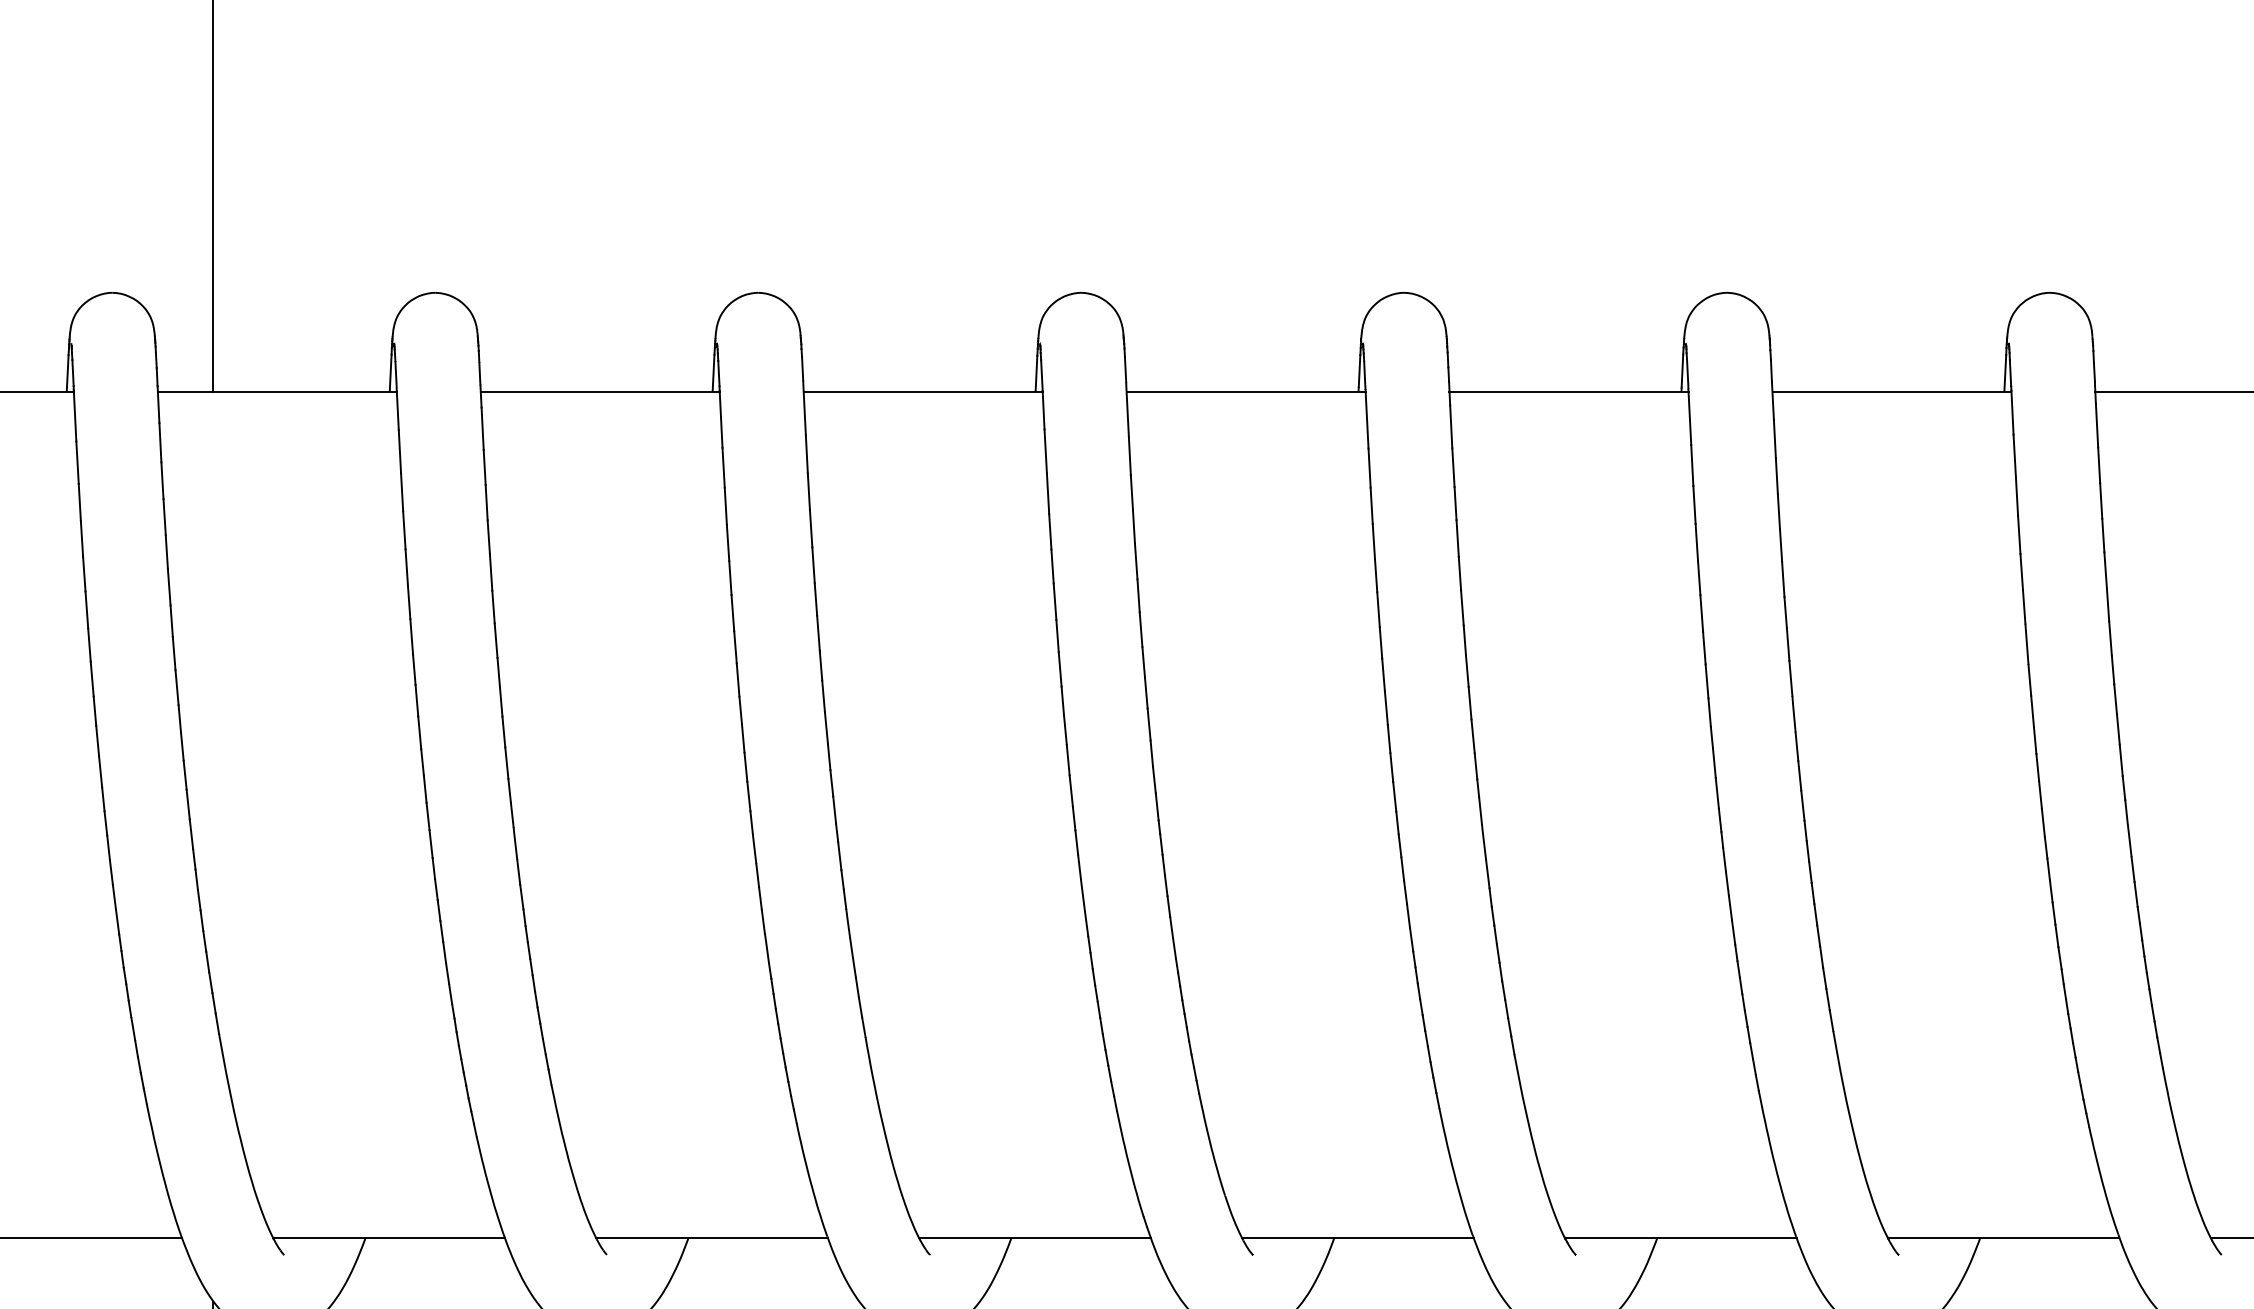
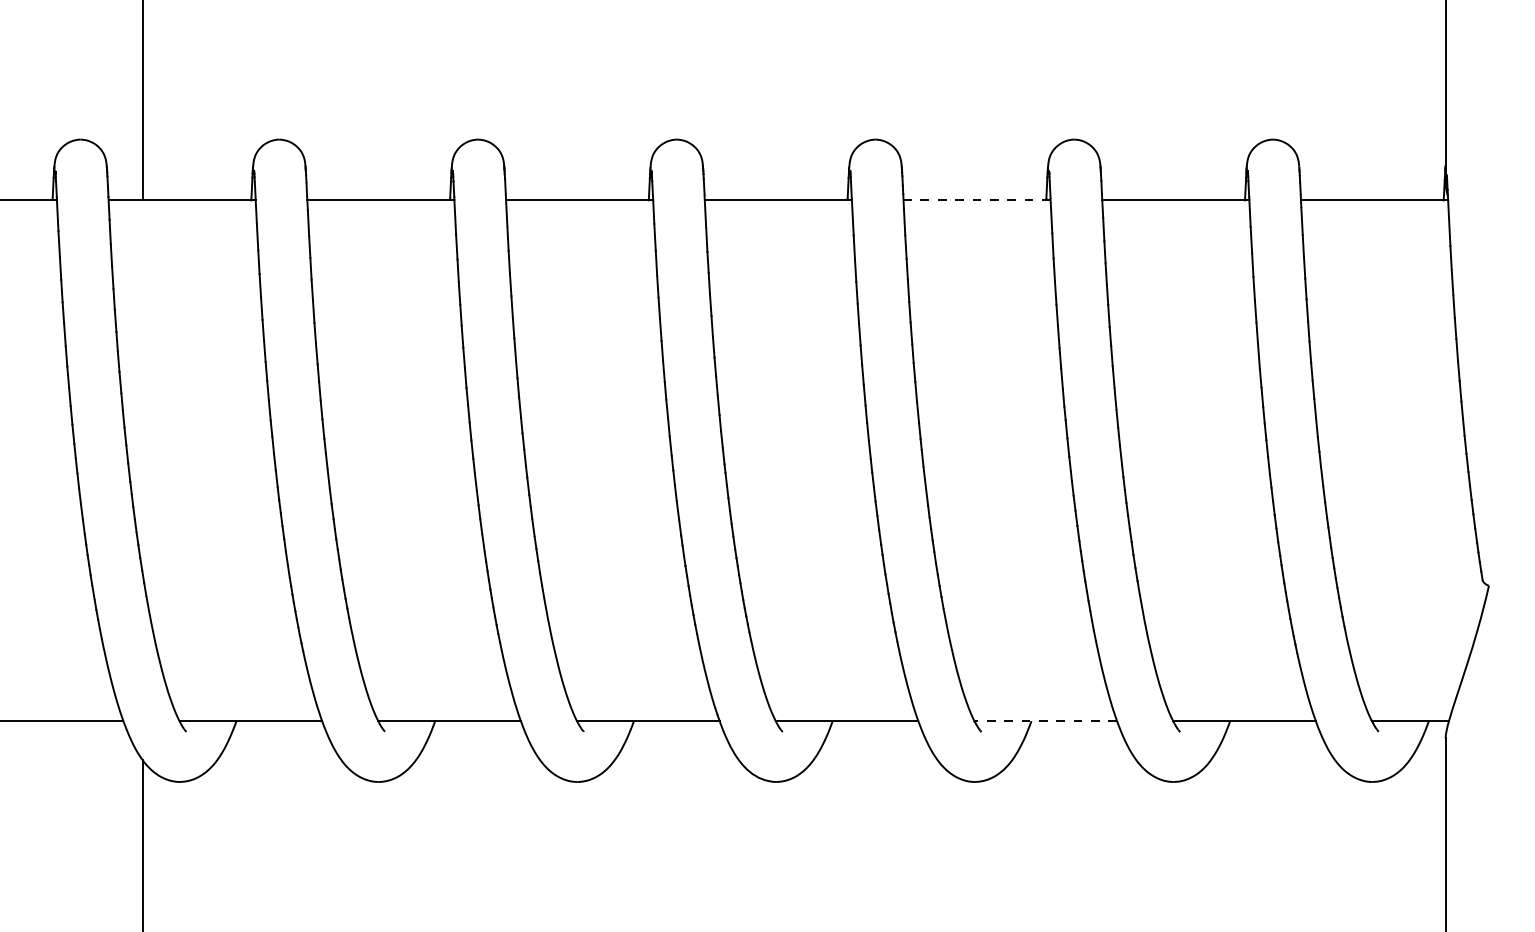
line: (1569, 391) -> (977, 200), solid -> dashed
line: (1680, 1238) -> (1045, 721), solid -> dashed

